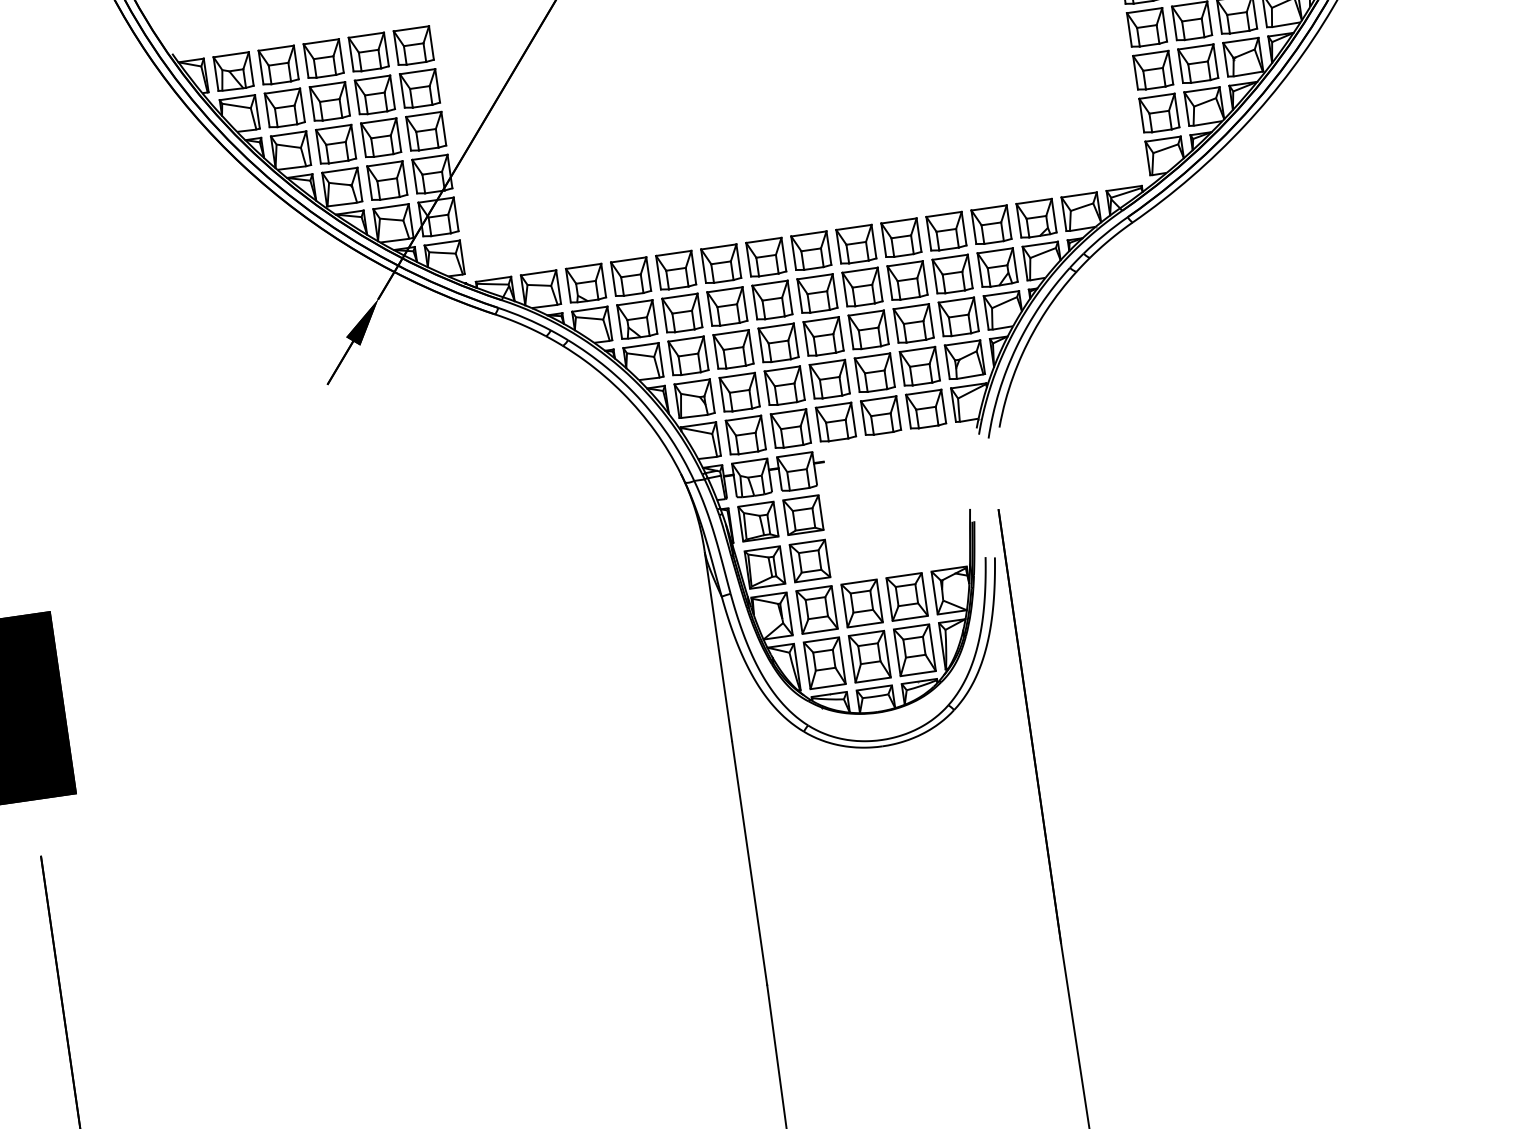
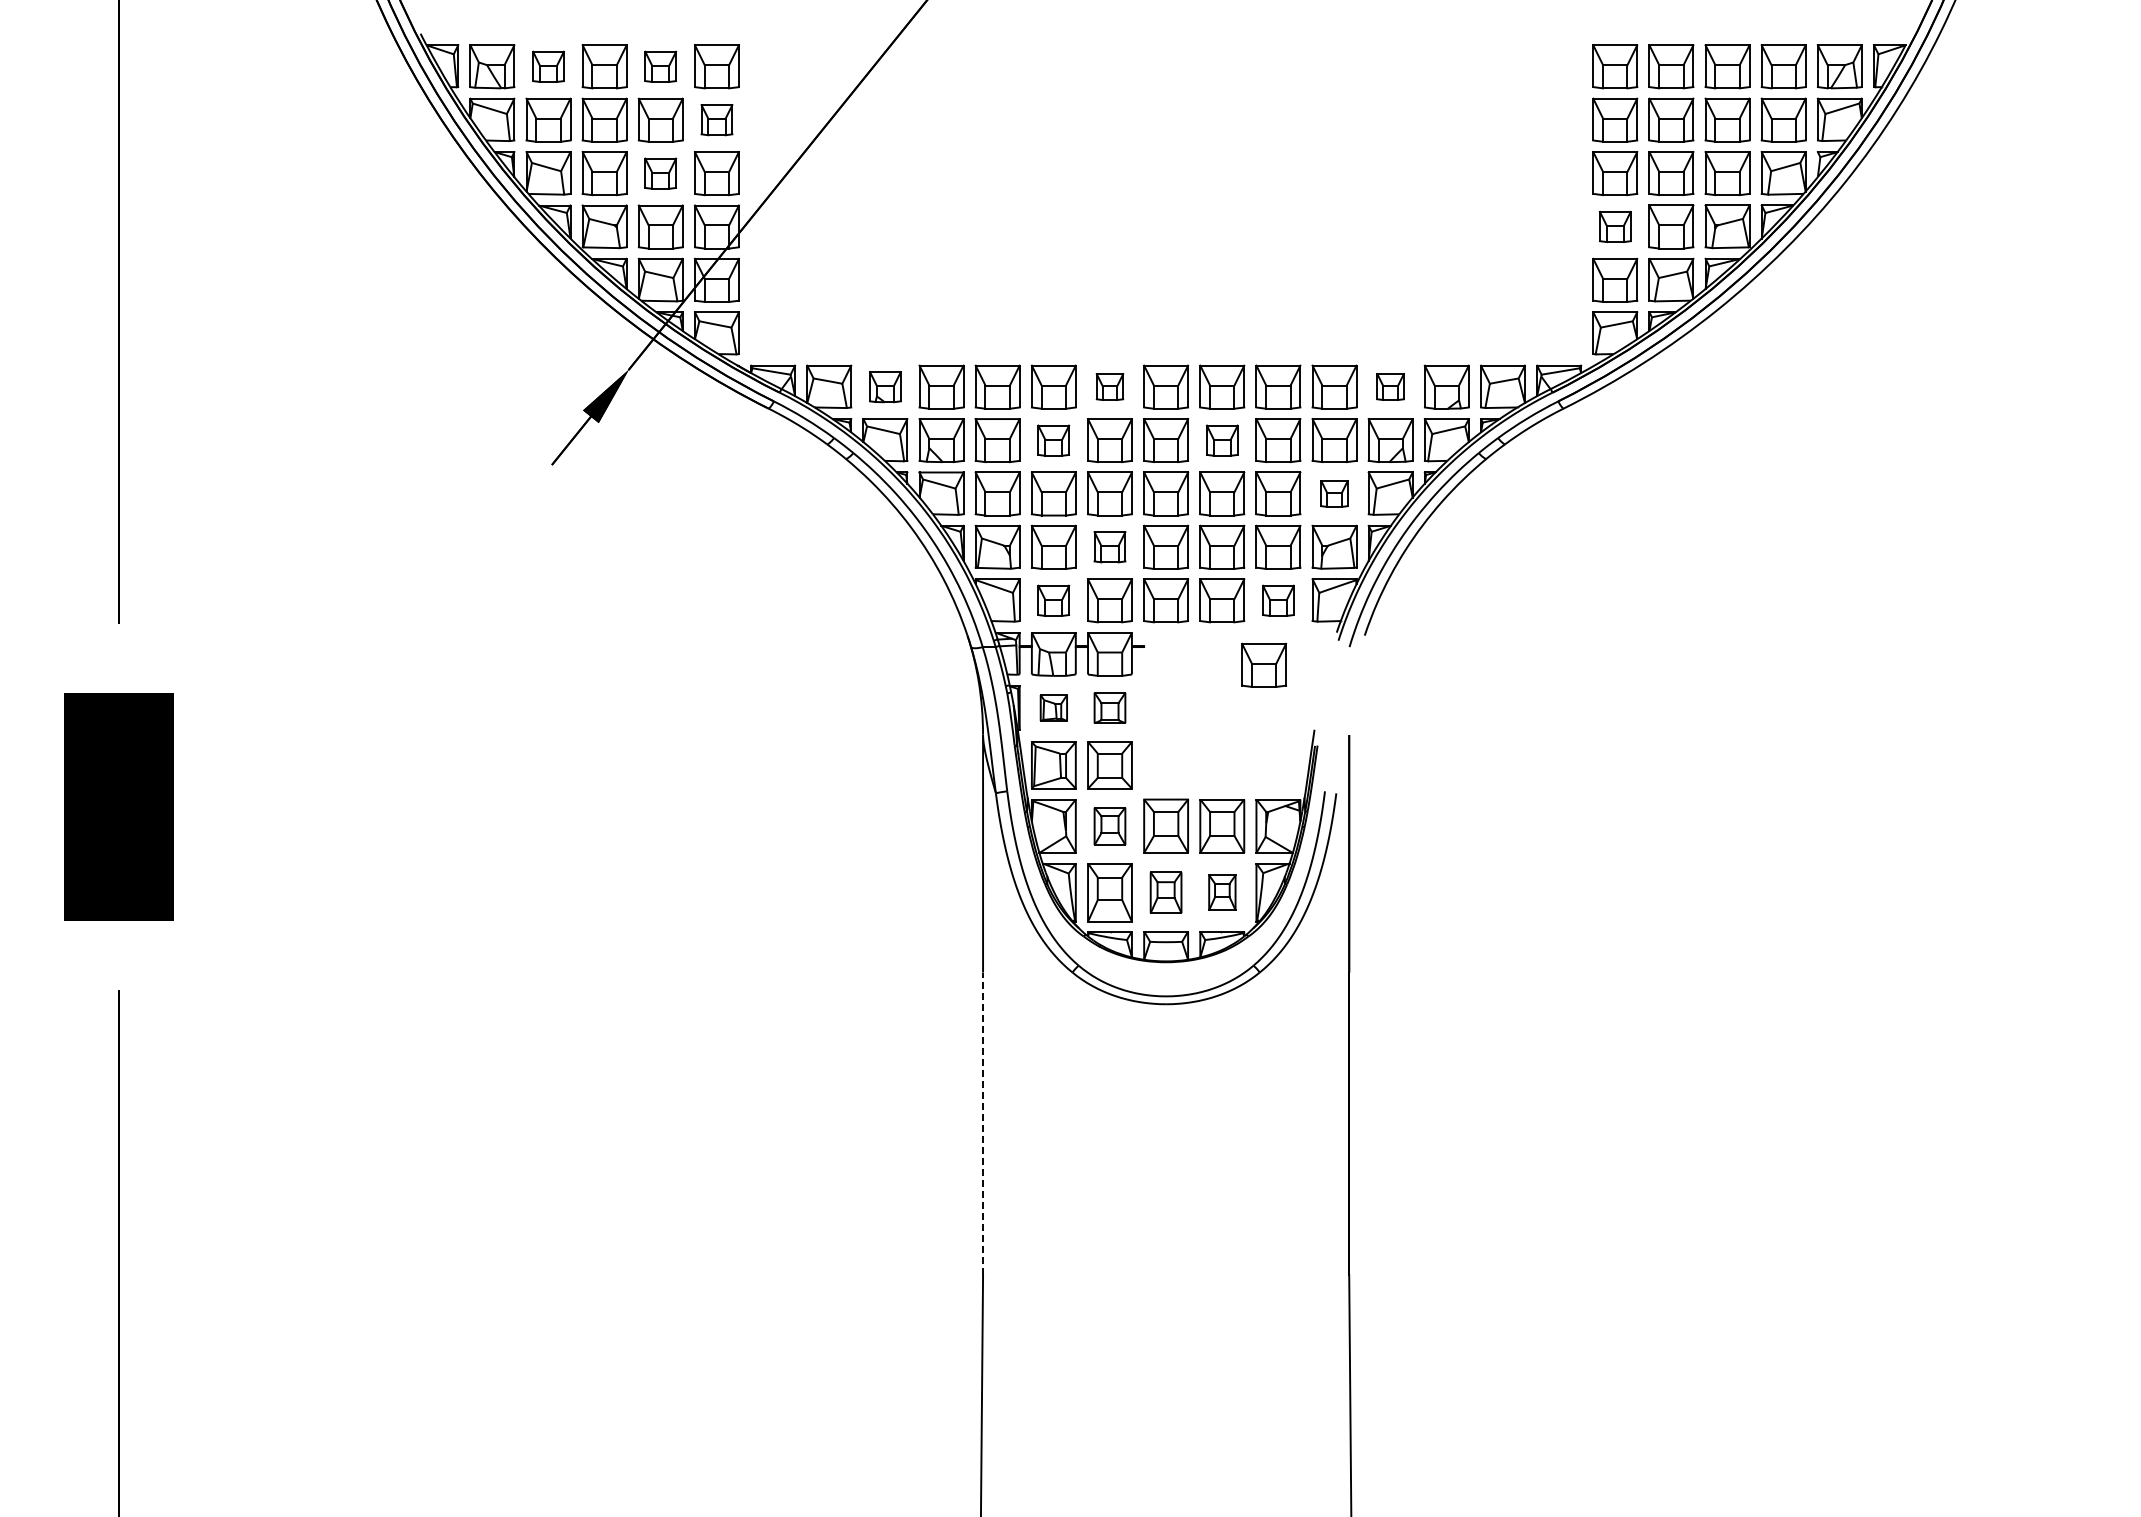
part: (368, 52) -> (660, 66), size x0.7
part: (278, 65) -> (548, 66), size x0.7
part: (1153, 70) -> (1615, 226), size x0.7
part: (419, 88) -> (716, 119), size x0.7
part: (380, 138) -> (660, 173), size x0.7
part: (991, 224) -> (1390, 386), size x0.6
part: (765, 257) -> (1109, 386), size x0.6
part: (586, 283) -> (885, 386), size x0.7
part: (862, 287) -> (1222, 440), size x0.7
part: (727, 306) -> (1053, 440), size x0.7
part: (958, 317) -> (1334, 493), size x0.6
part: (784, 385) -> (1109, 546), size x0.7
part: (926, 409) -> (1278, 600), size x0.7
part: (745, 435) -> (1053, 600), size x0.7
part: (922, 462) -> (1264, 664), added
part: (802, 514) -> (1109, 707), size x0.7
part: (758, 521) -> (1053, 707), size x0.6
part: (816, 610) -> (1109, 826), size x0.7
part: (915, 650) -> (1222, 892), size x0.6
part: (869, 656) -> (1165, 892), size x0.7
line: (749, 863) -> (983, 1123), solid -> dashed

